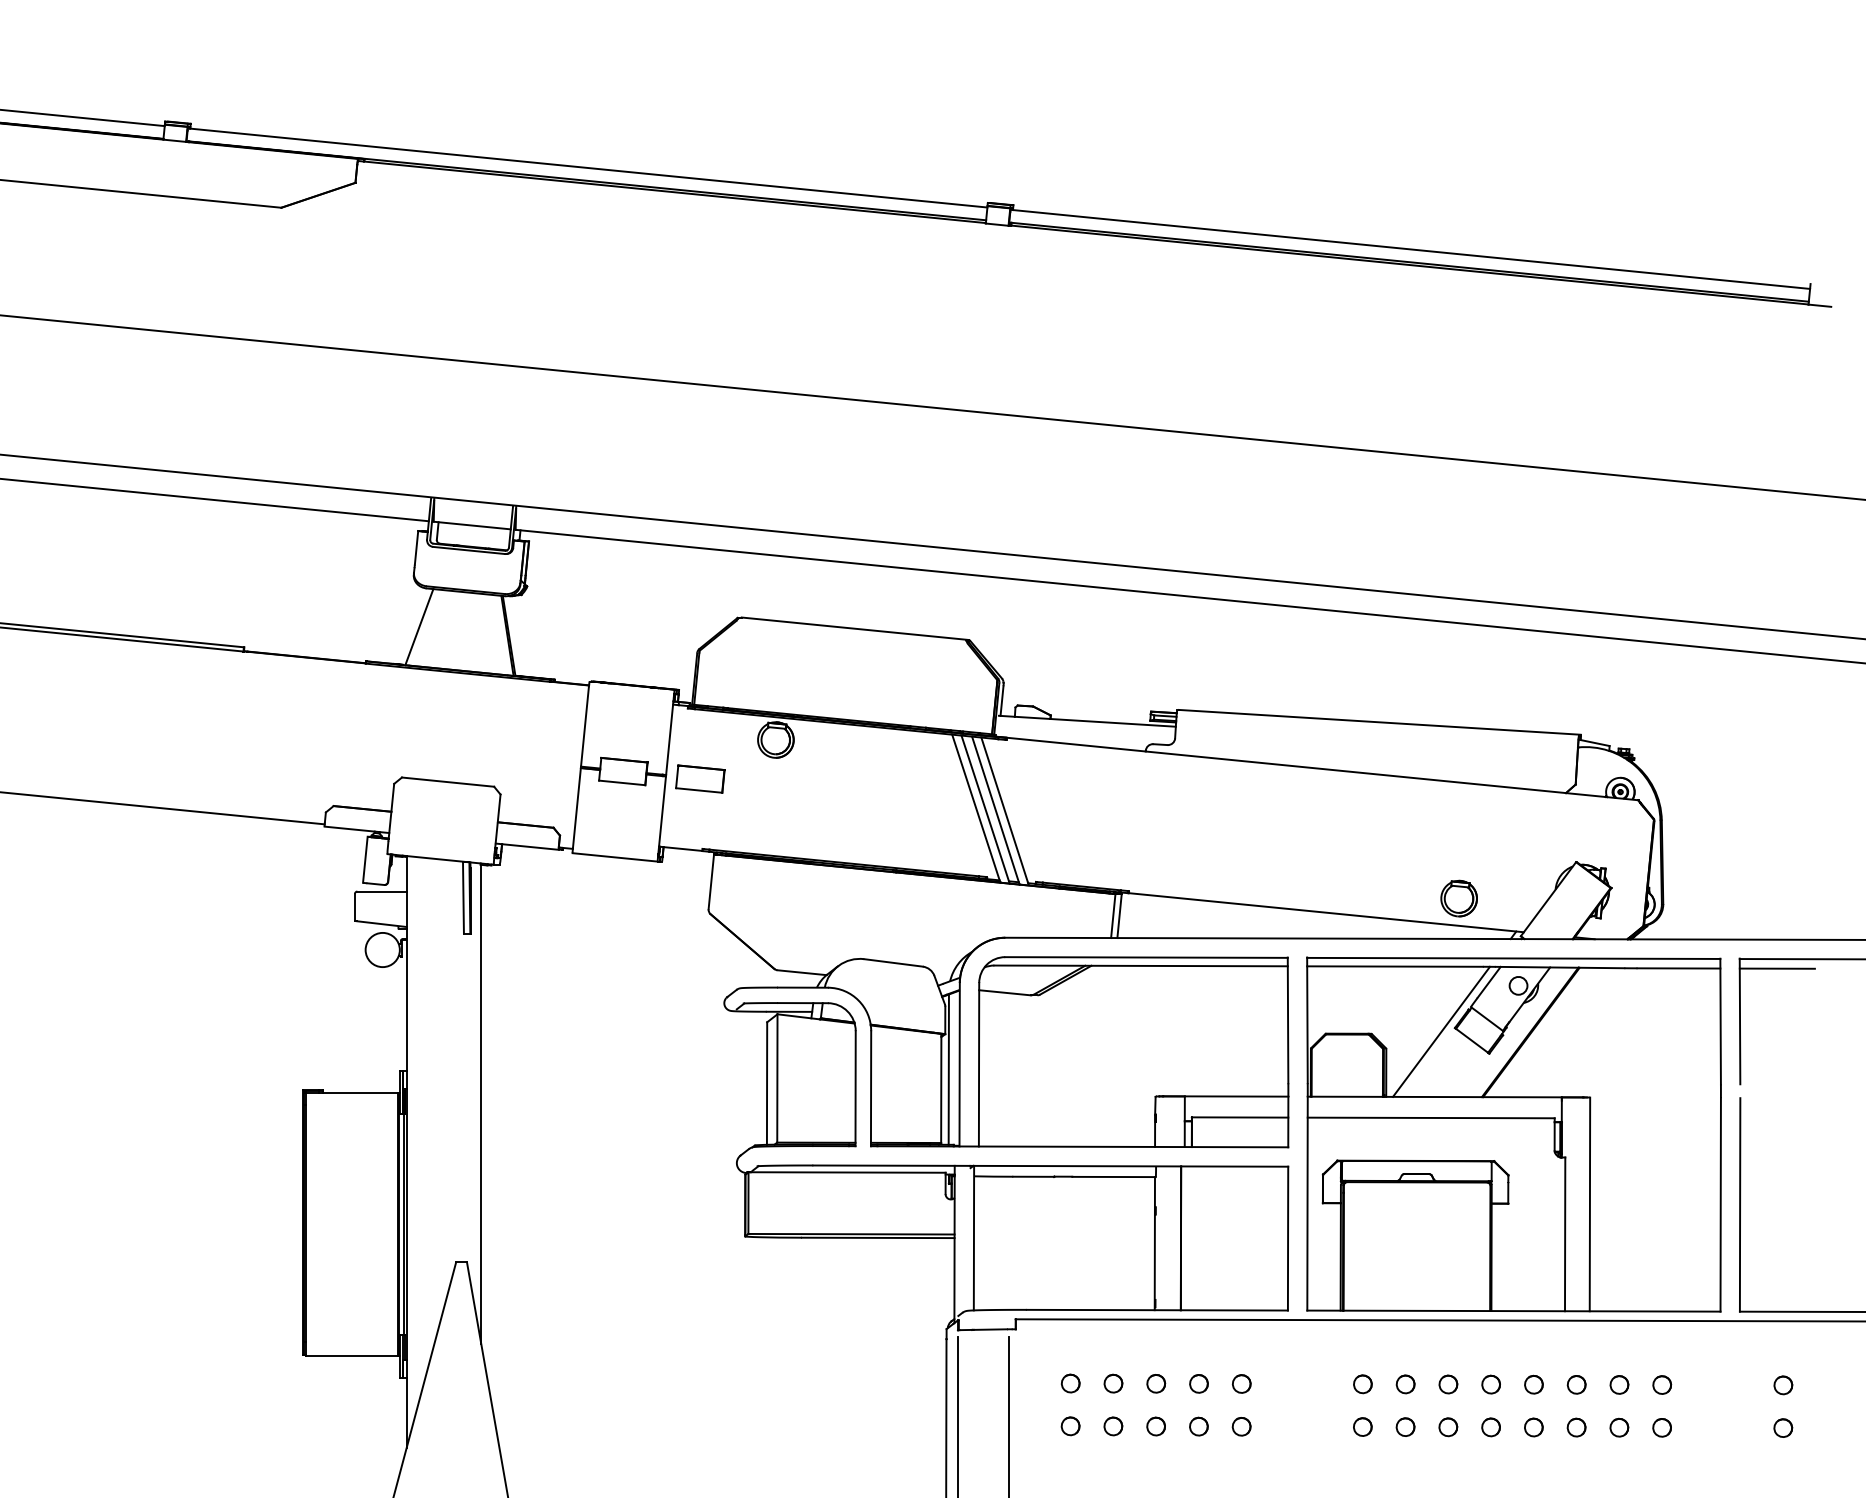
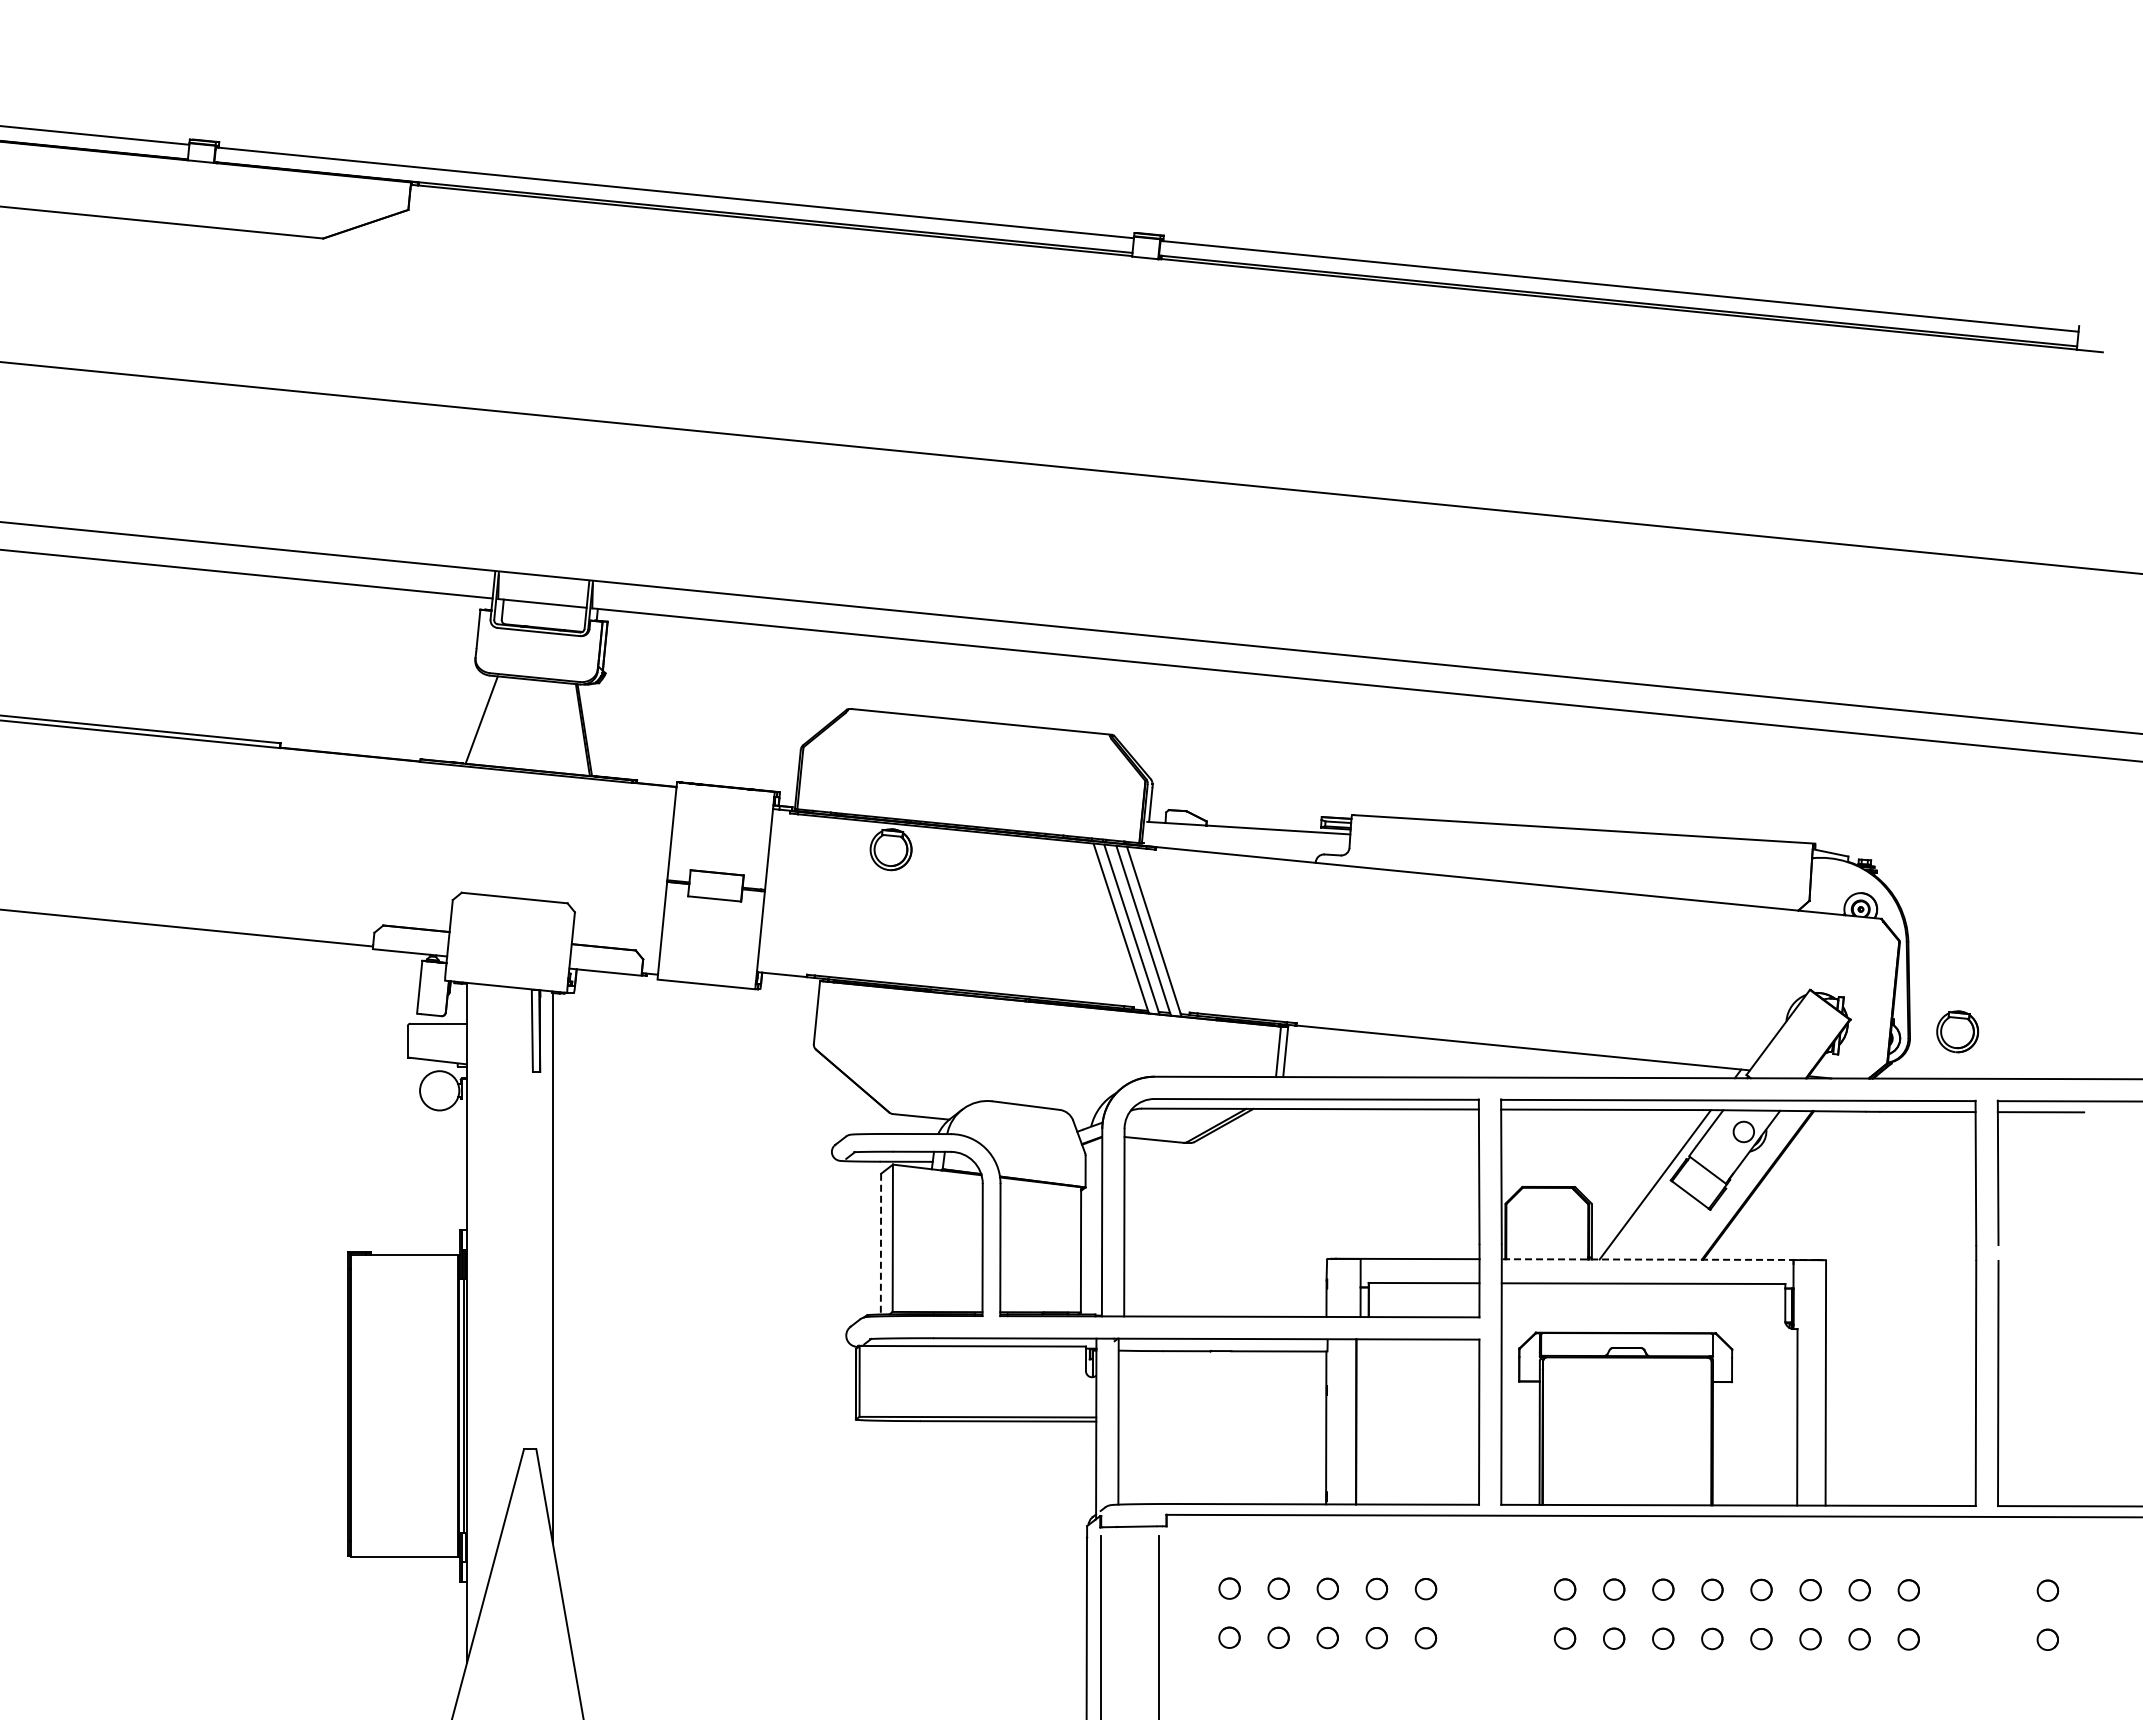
part: (700, 779) -> (804, 894), removed
part: (1459, 898) -> (1957, 1031), moved
line: (948, 1069) -> (1089, 1227), removed
line: (766, 1083) -> (880, 1244), solid -> dashed
line: (1445, 1096) -> (1659, 1259), solid -> dashed

